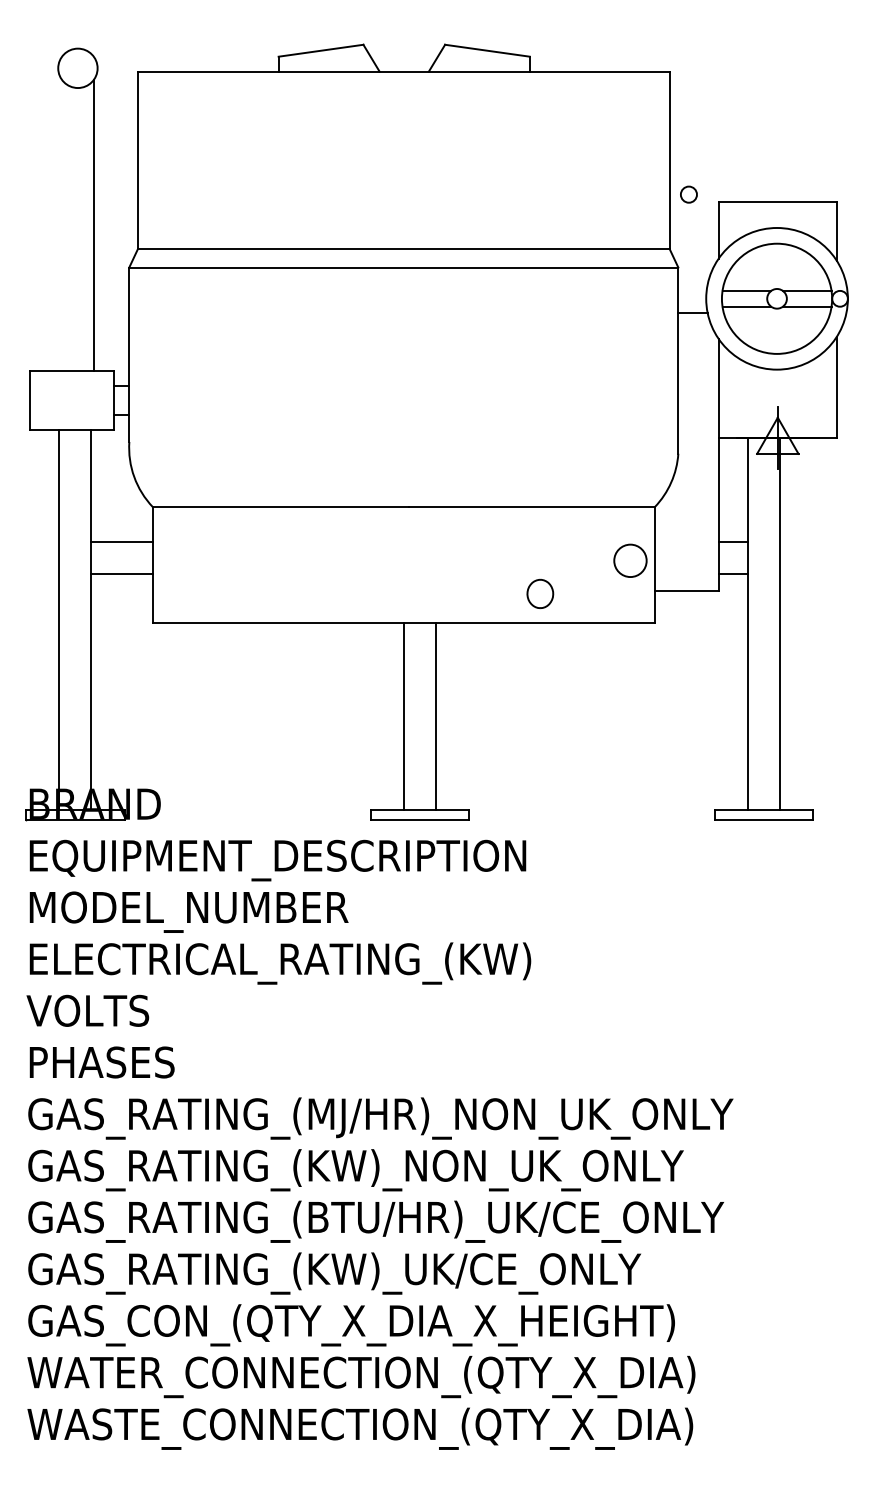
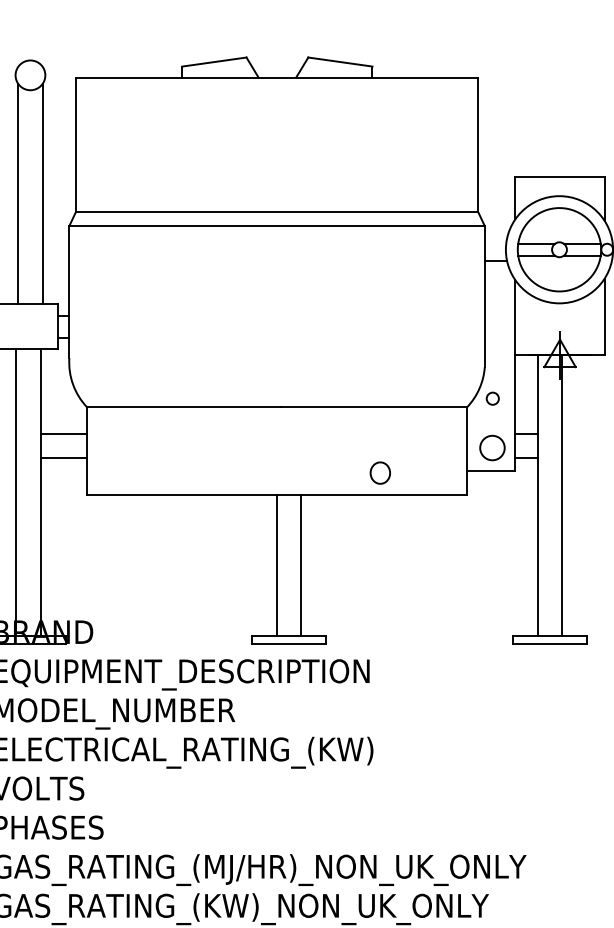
circle: (688, 194) -> (492, 398), moved
line: (61, 224) -> (18, 193), added
circle: (630, 560) -> (492, 447), moved

